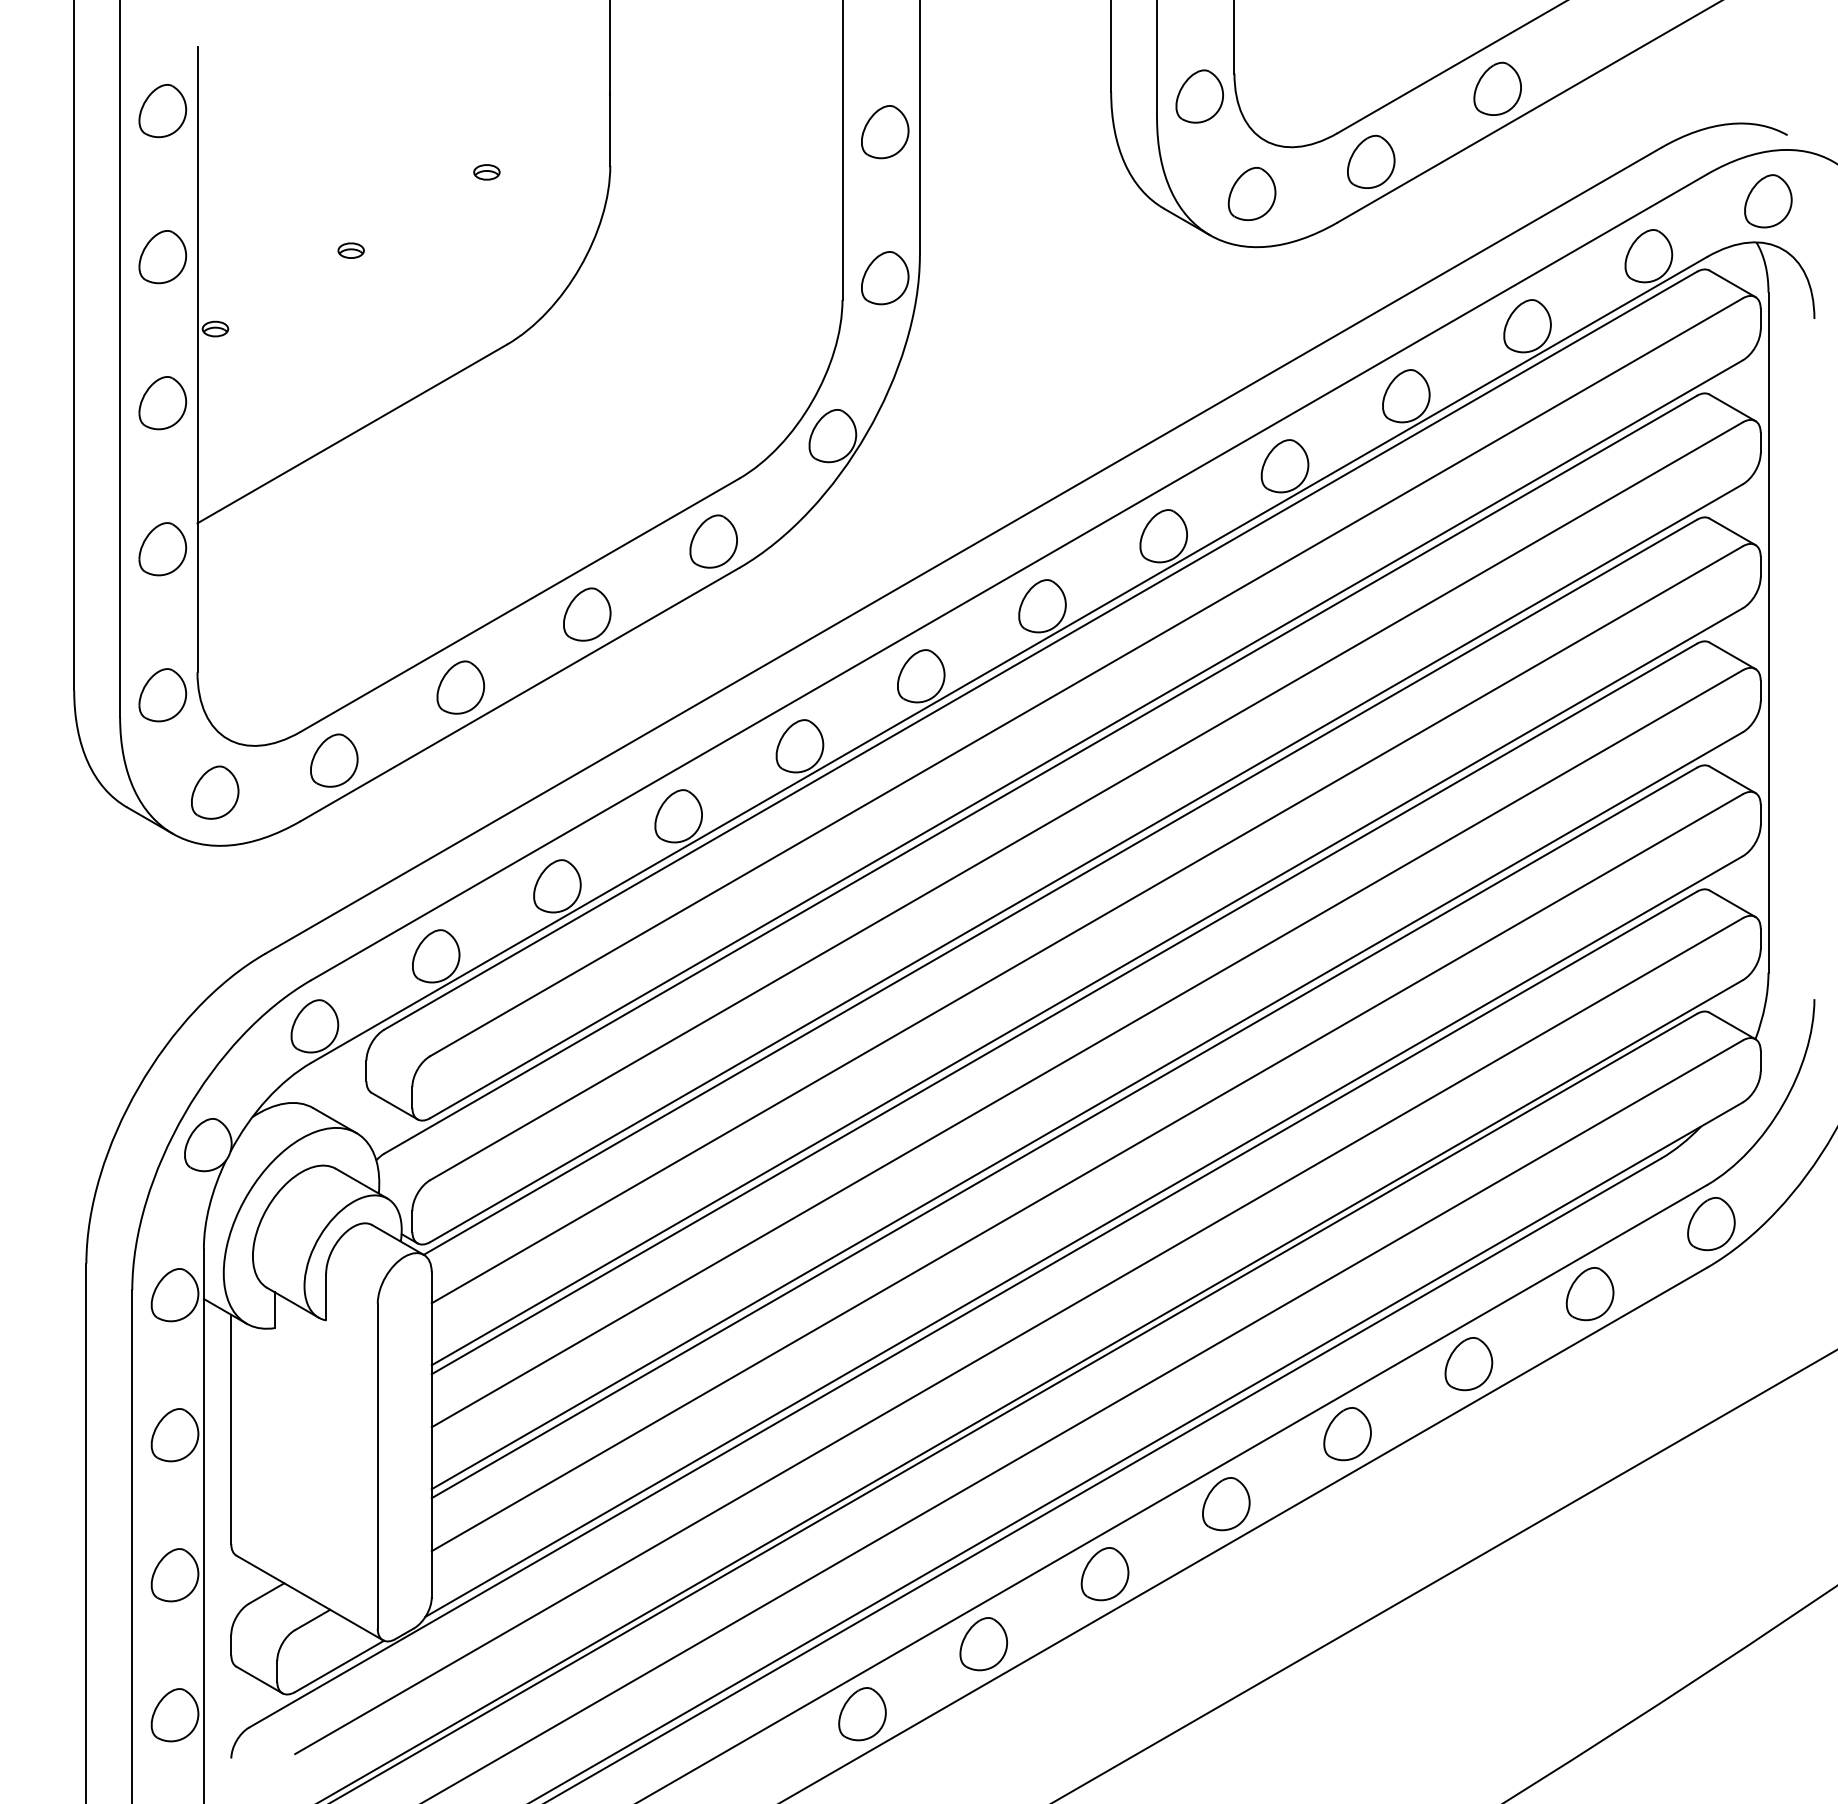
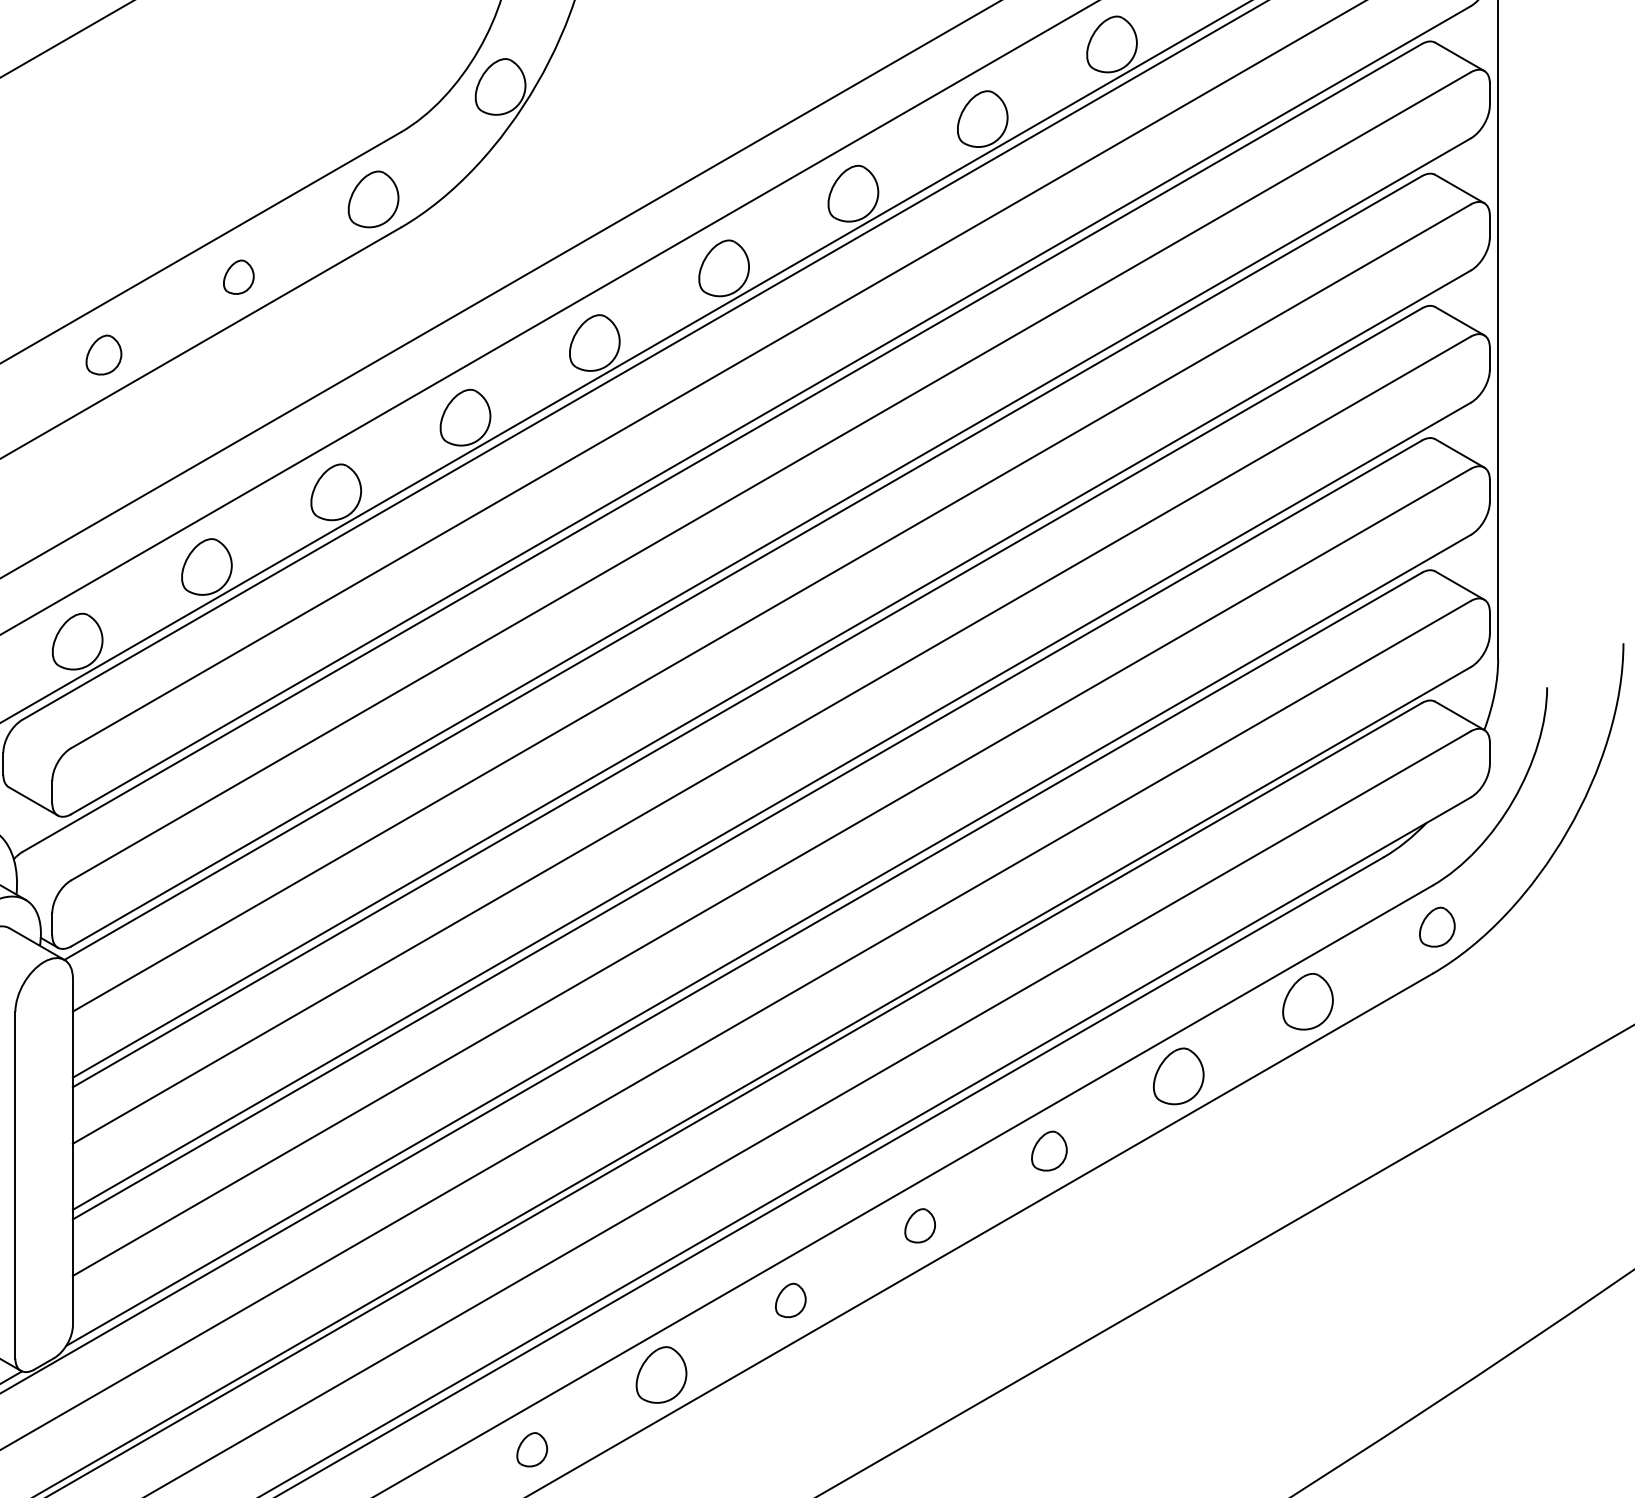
part: (587, 614) -> (239, 277), size x0.6
part: (460, 687) -> (103, 355), size x0.7
part: (1711, 1224) -> (1437, 927), size x0.7
part: (1347, 1434) -> (1049, 1151), size x0.7
part: (1226, 1504) -> (920, 1226), size x0.6
part: (1104, 1574) -> (790, 1300), size x0.6
part: (862, 1714) -> (532, 1450), size x0.6

